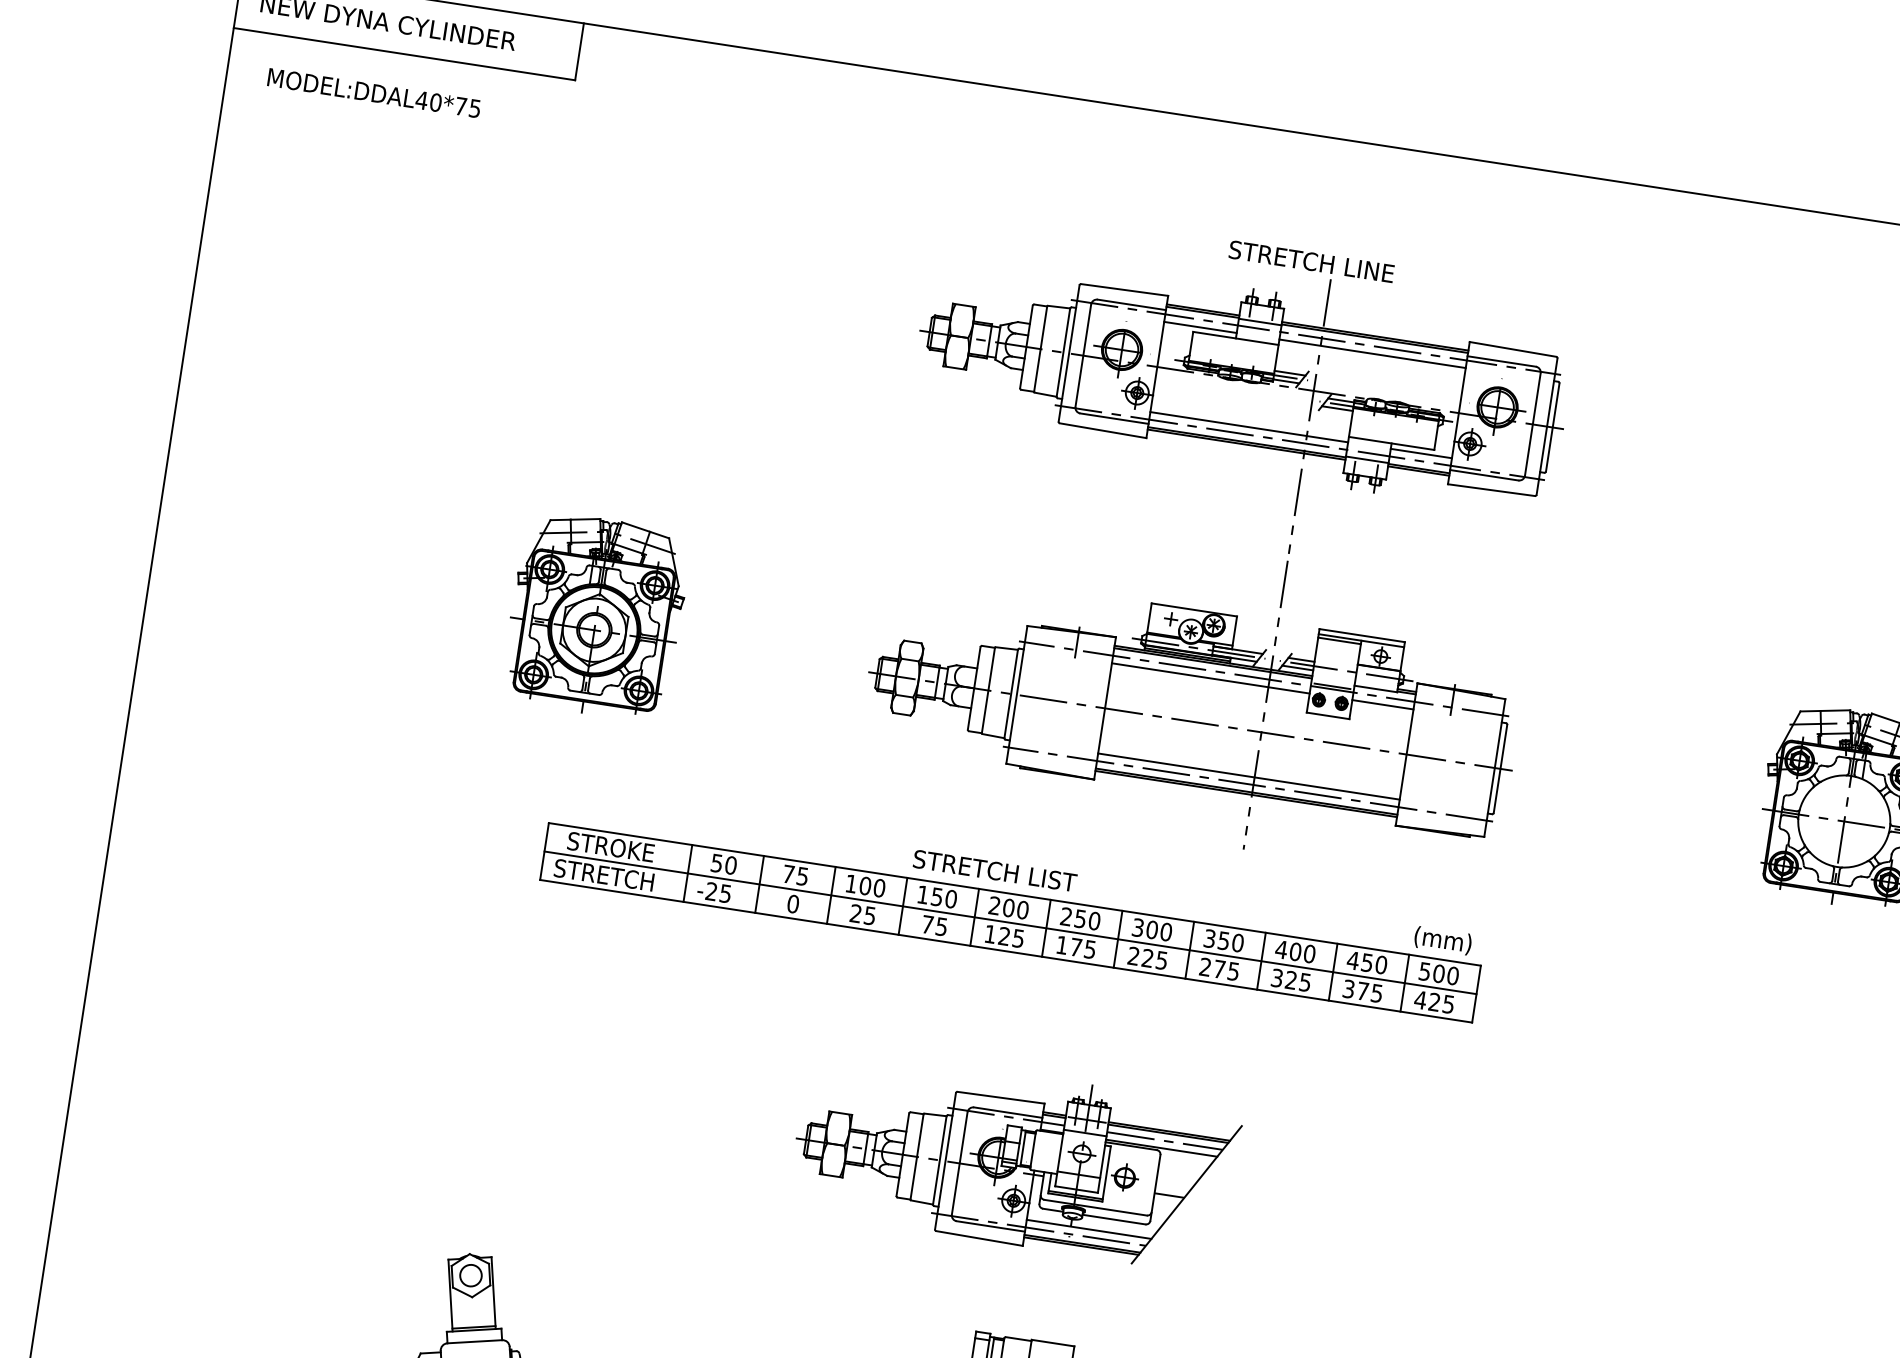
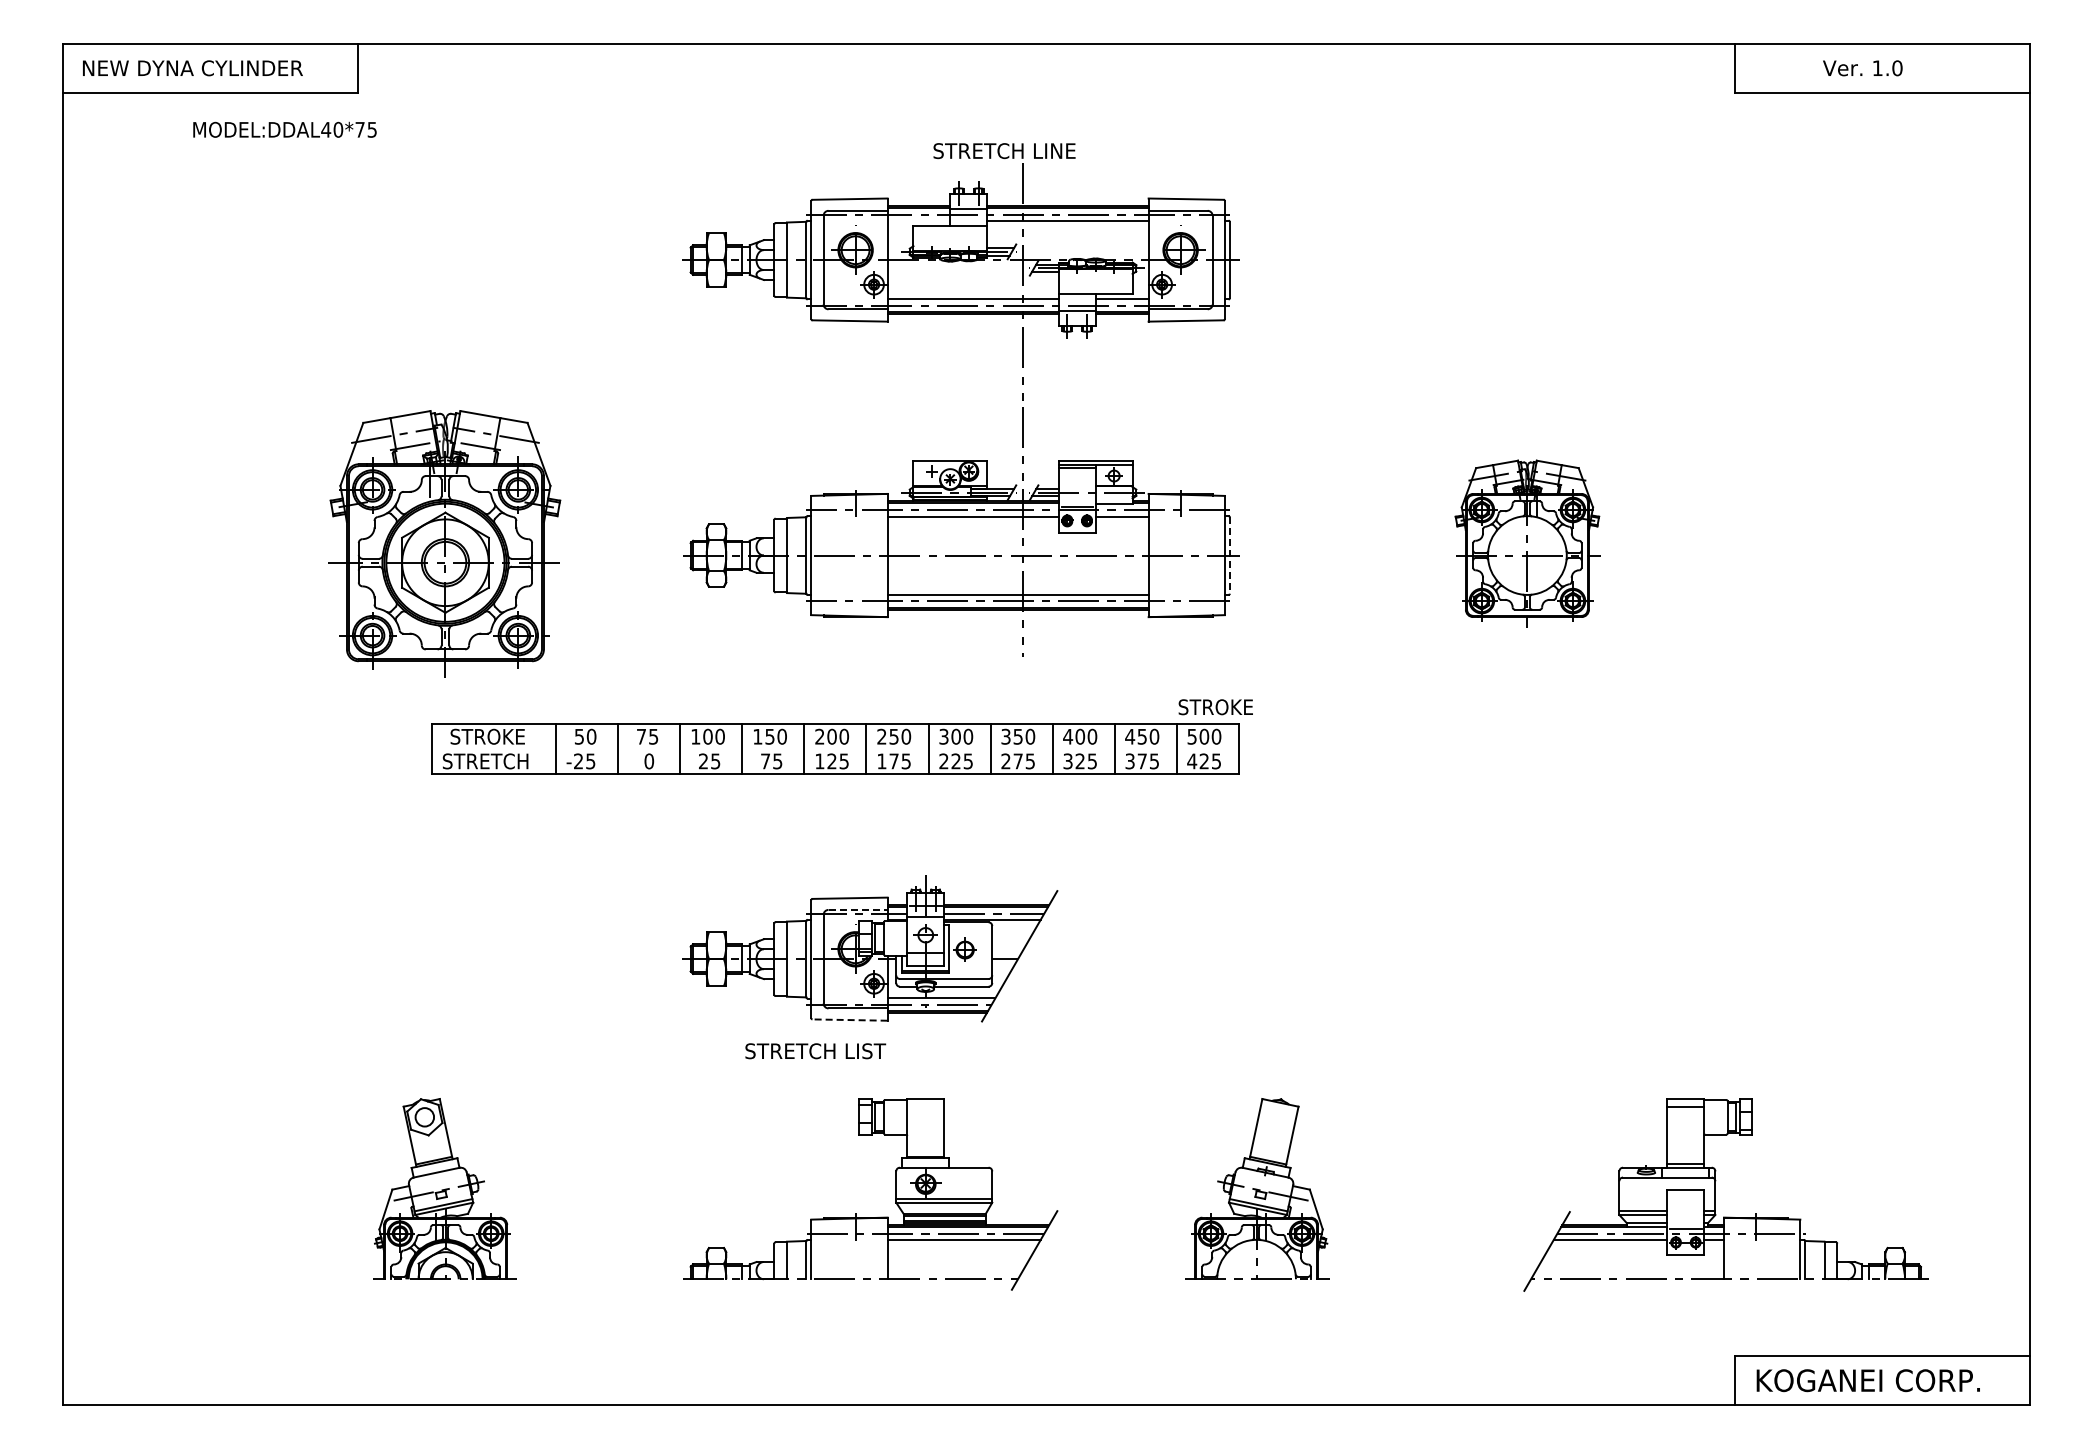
text: (373, 92) -> (284, 129), moved
line: (1199, 327) -> (918, 221), removed
part: (596, 616) -> (445, 543), size x1.6
line: (1499, 769) -> (1229, 556), solid -> dashed
text: (994, 871) -> (815, 1051), moved
line: (1010, 923) -> (835, 749), removed
text: (1457, 941) -> (1215, 707), (mm) -> STROKE
line: (1008, 1112) -> (858, 909), solid -> dashed
line: (979, 1239) -> (850, 1020), solid -> dashed

